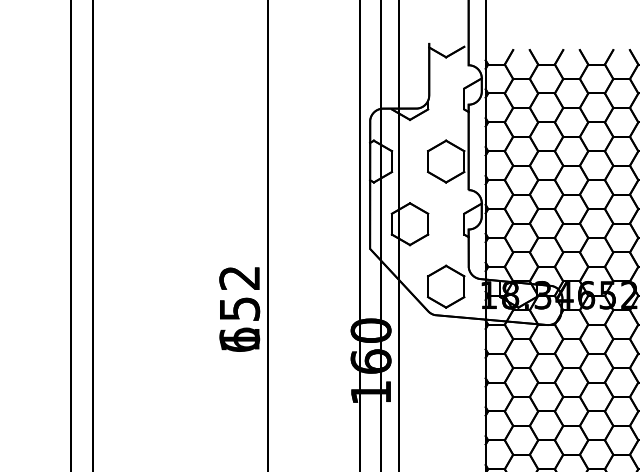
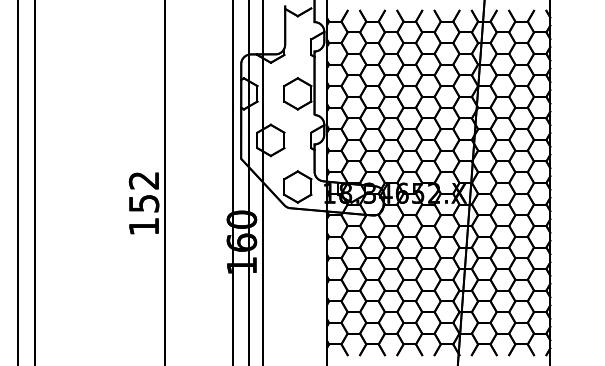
text: (240, 339) -> (144, 226), 652 -> 152

